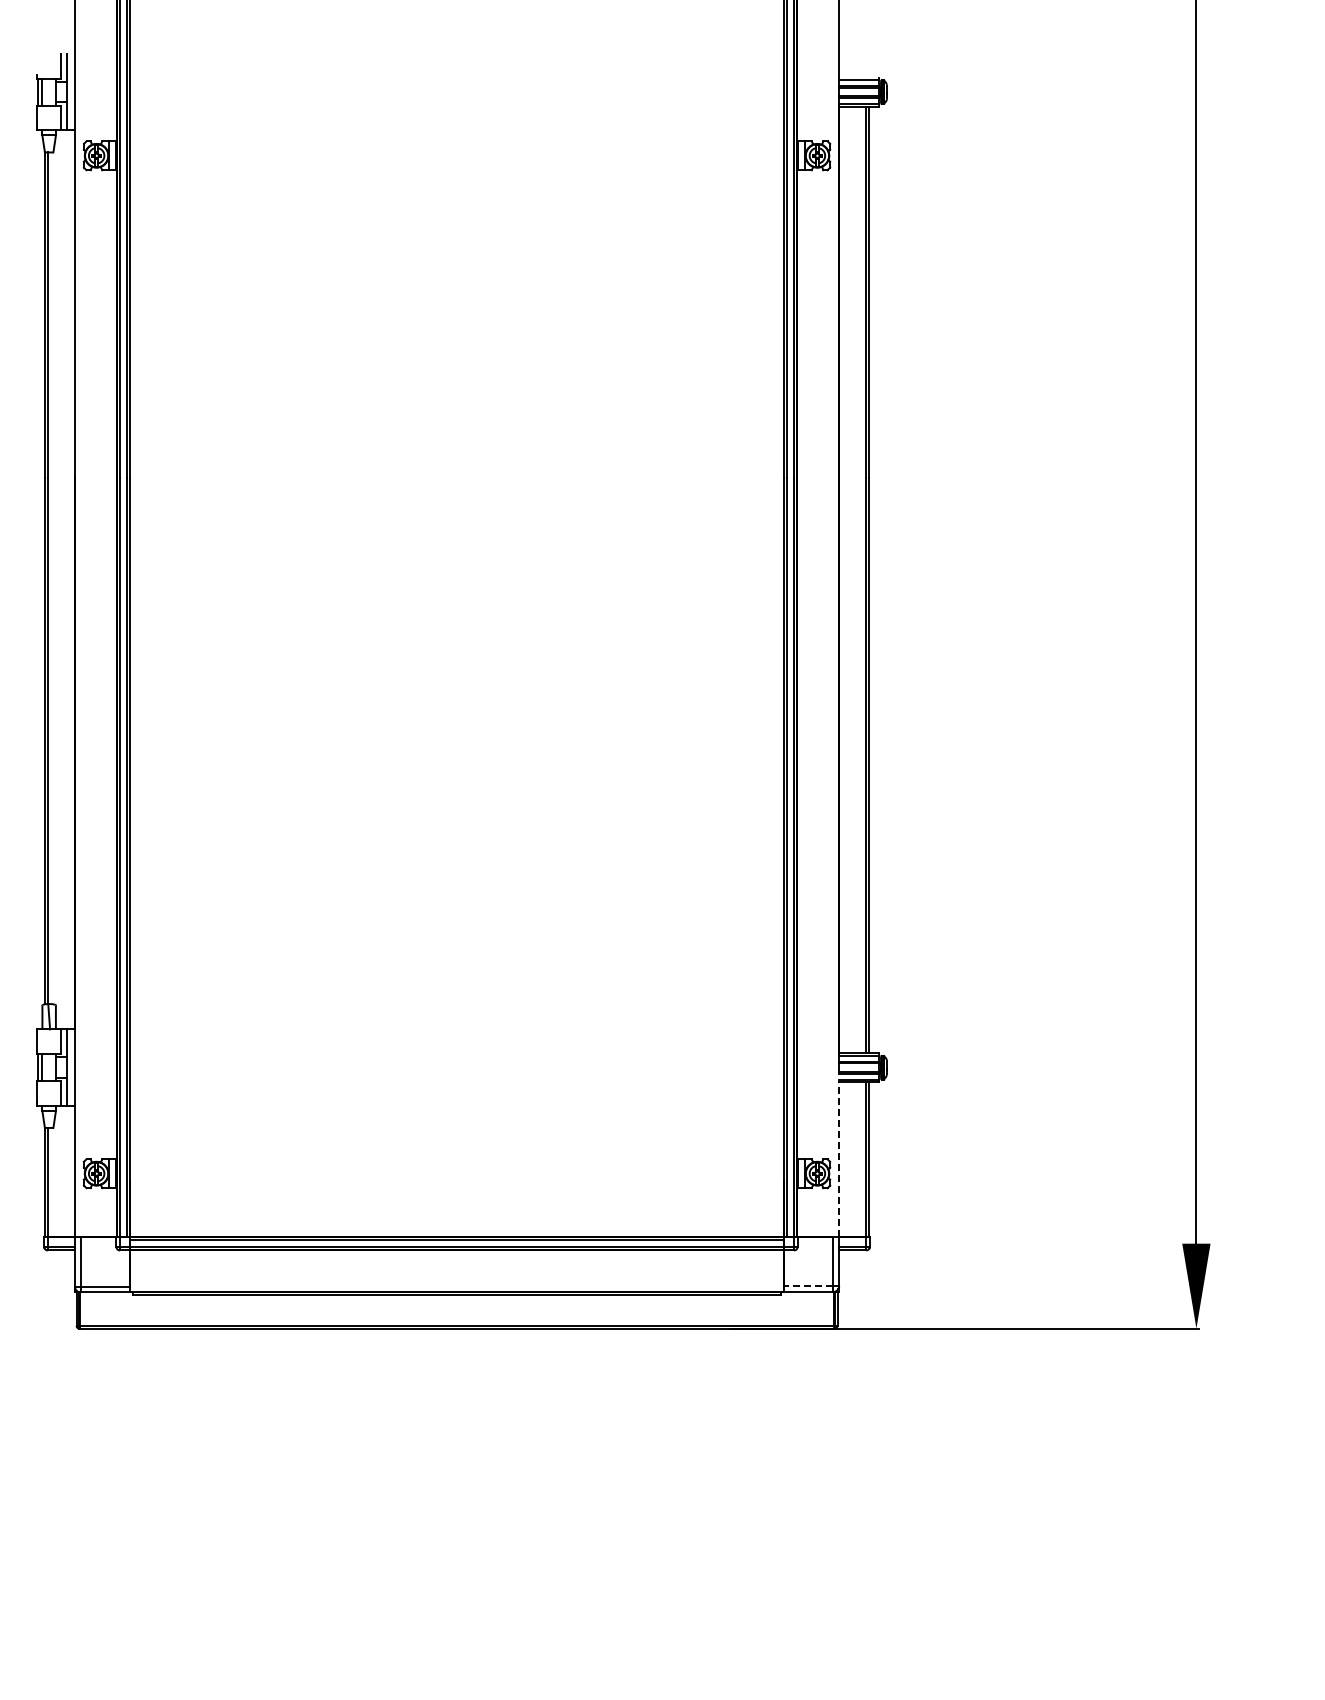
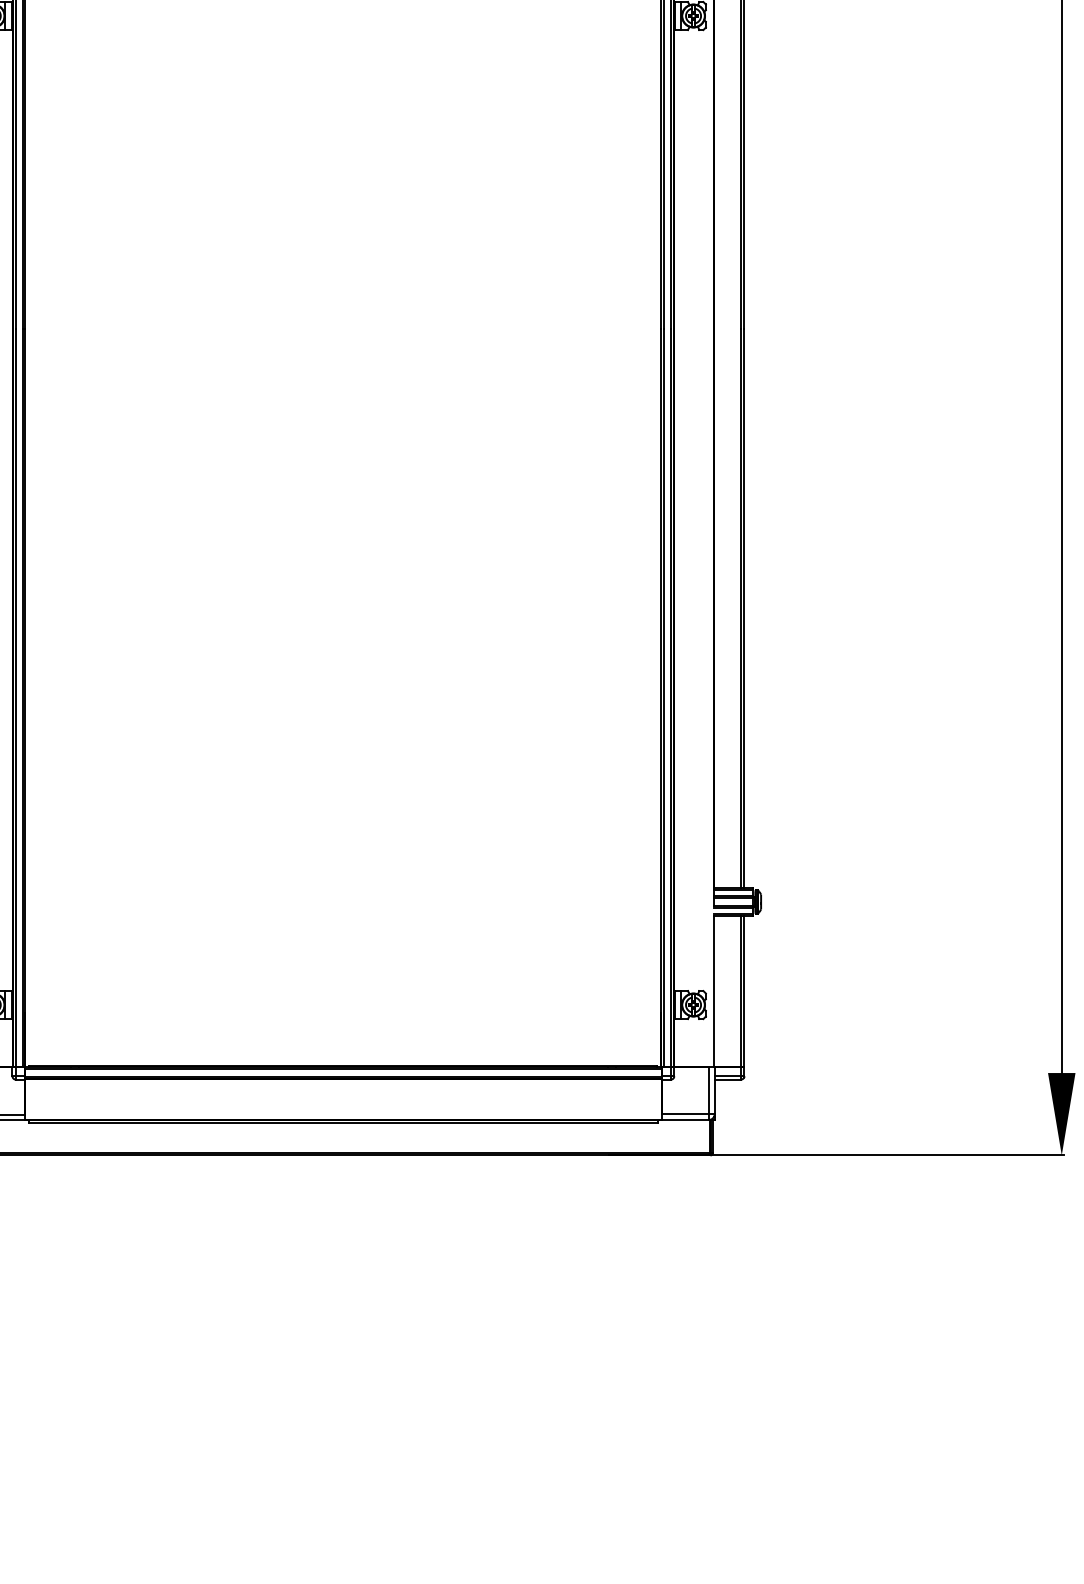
line: (838, 1159) -> (714, 991), dashed -> solid
line: (808, 1286) -> (684, 1114), dashed -> solid

